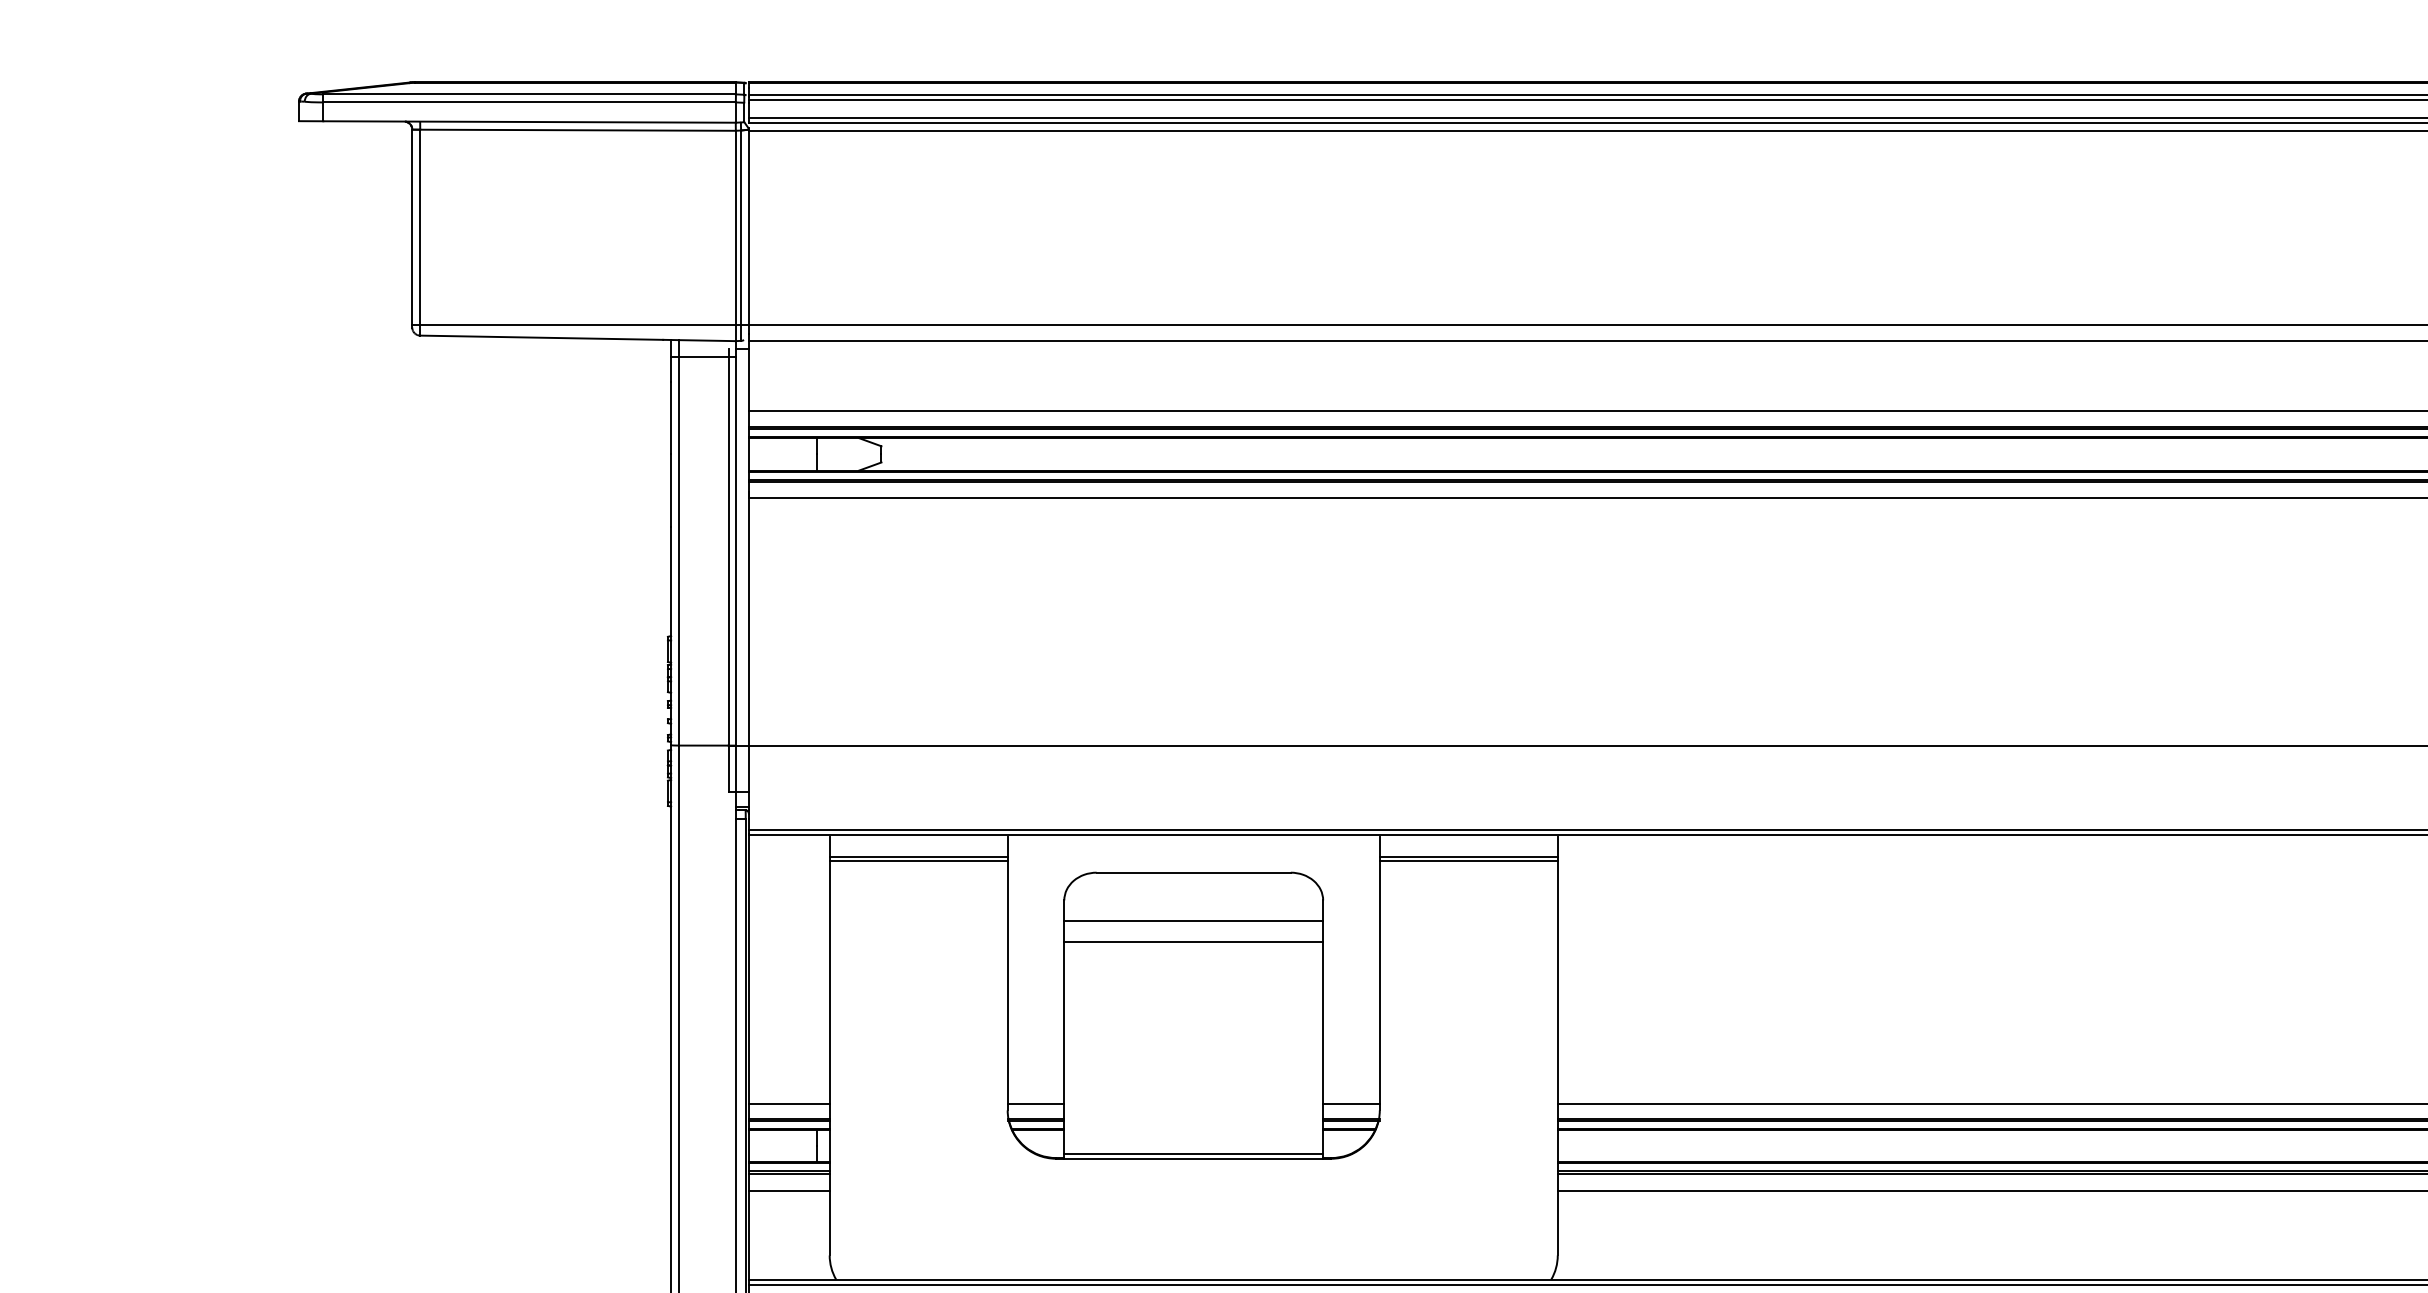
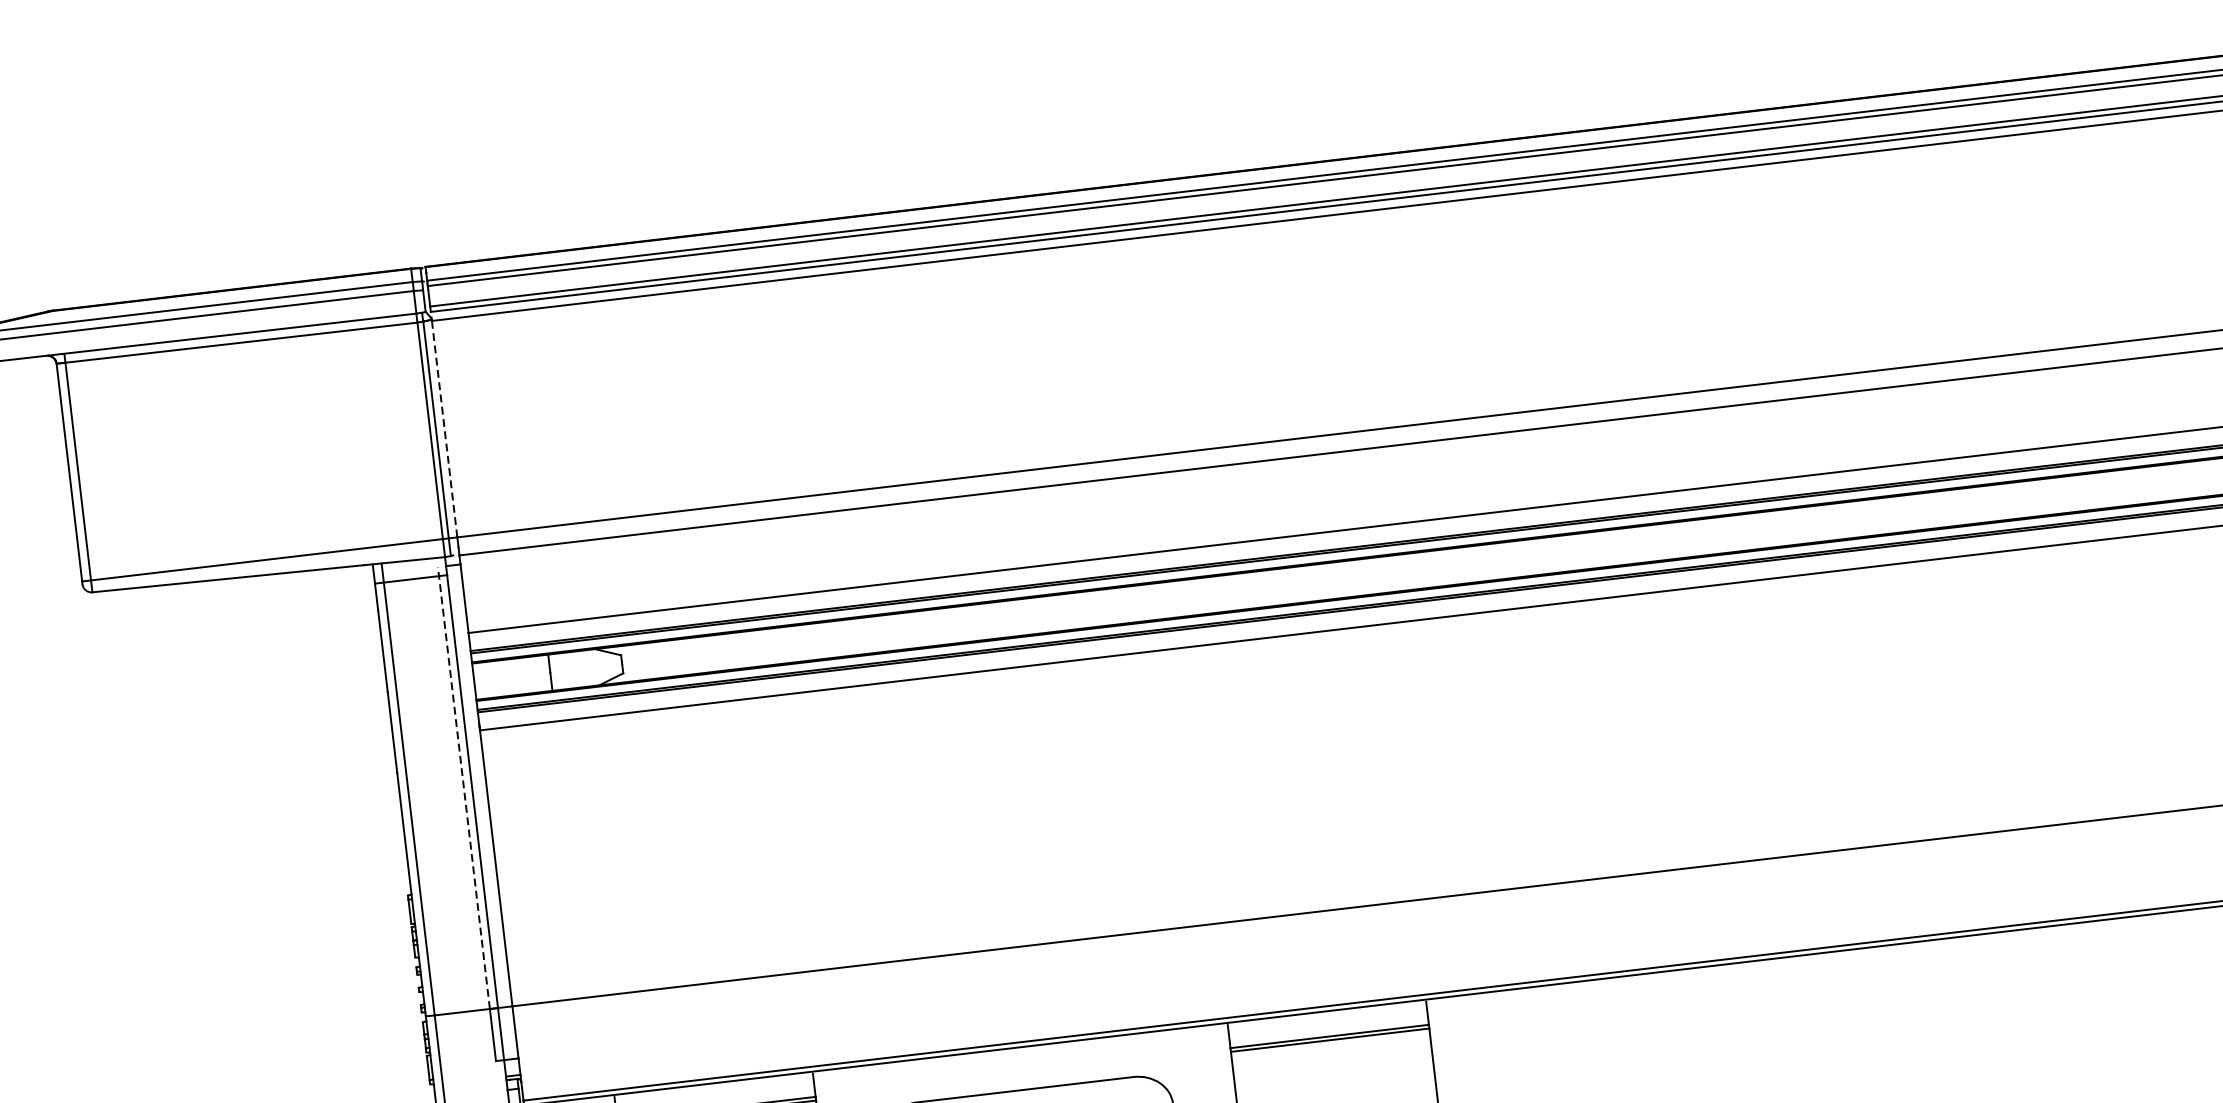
line: (748, 228) -> (444, 429), solid -> dashed
line: (728, 546) -> (463, 787), solid -> dashed

